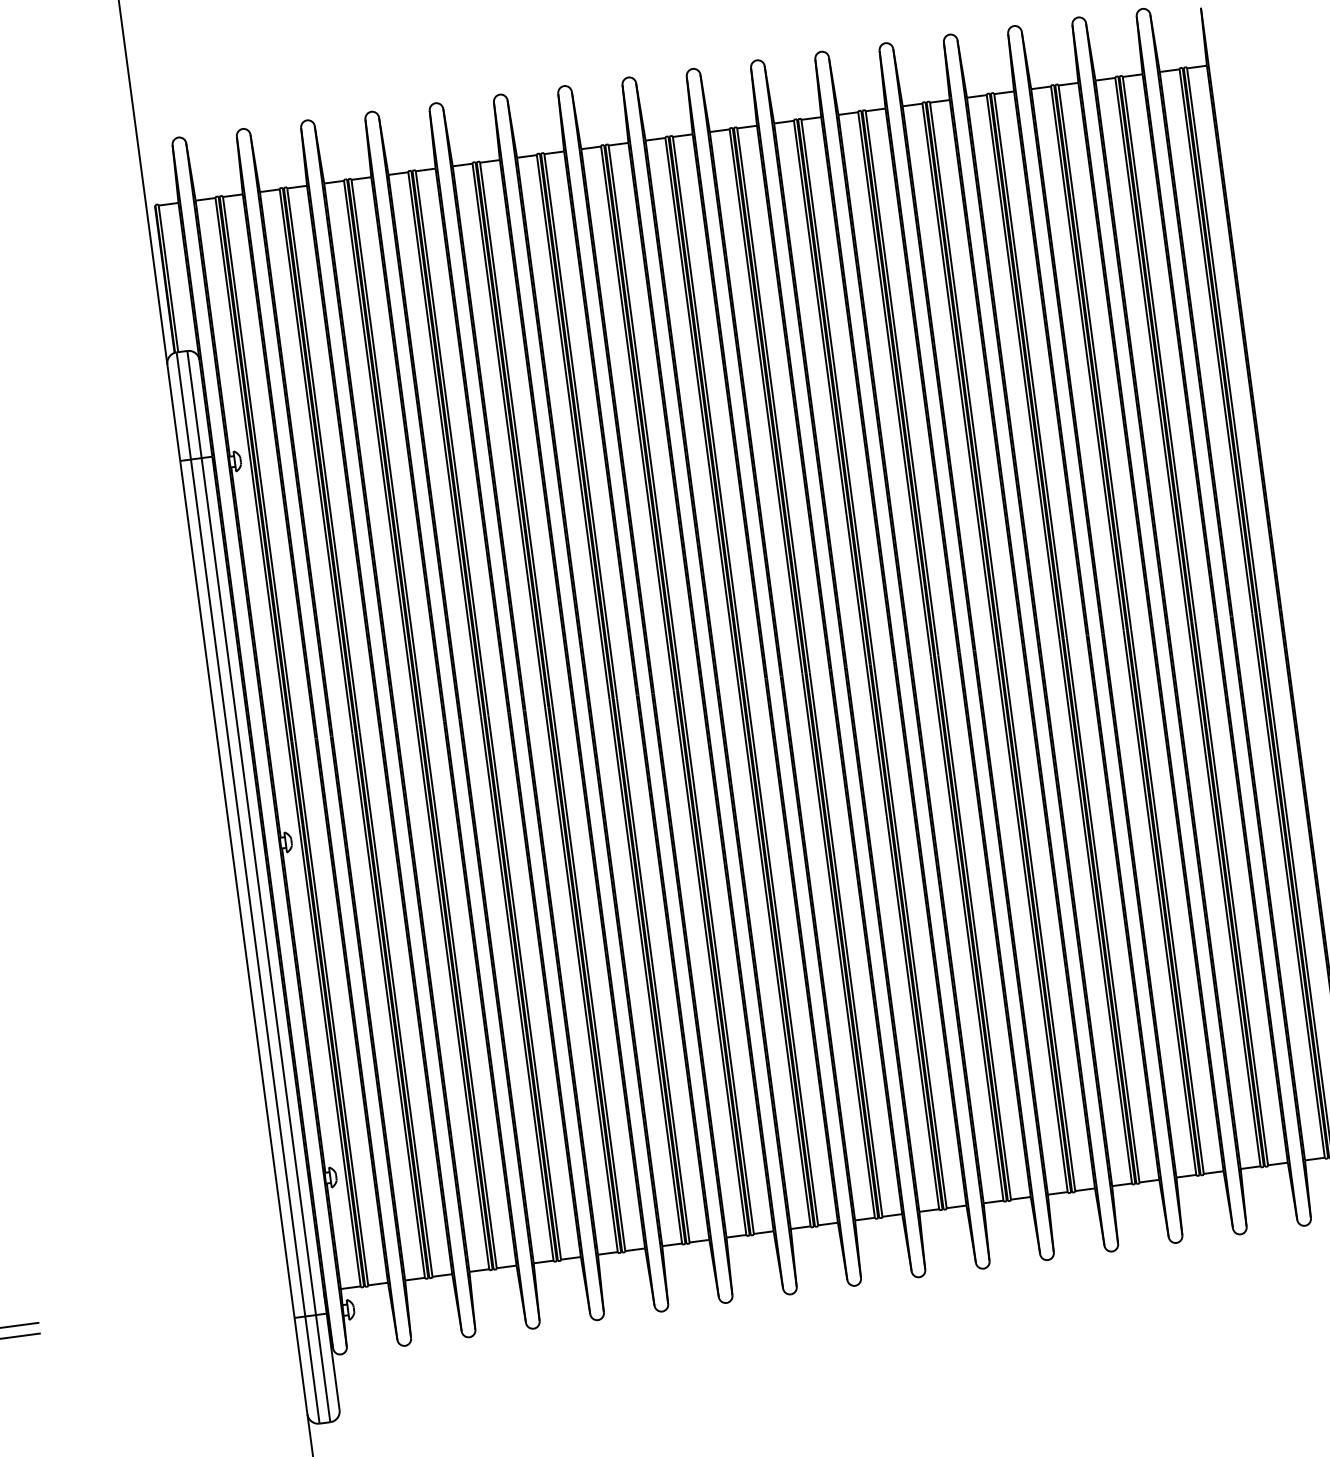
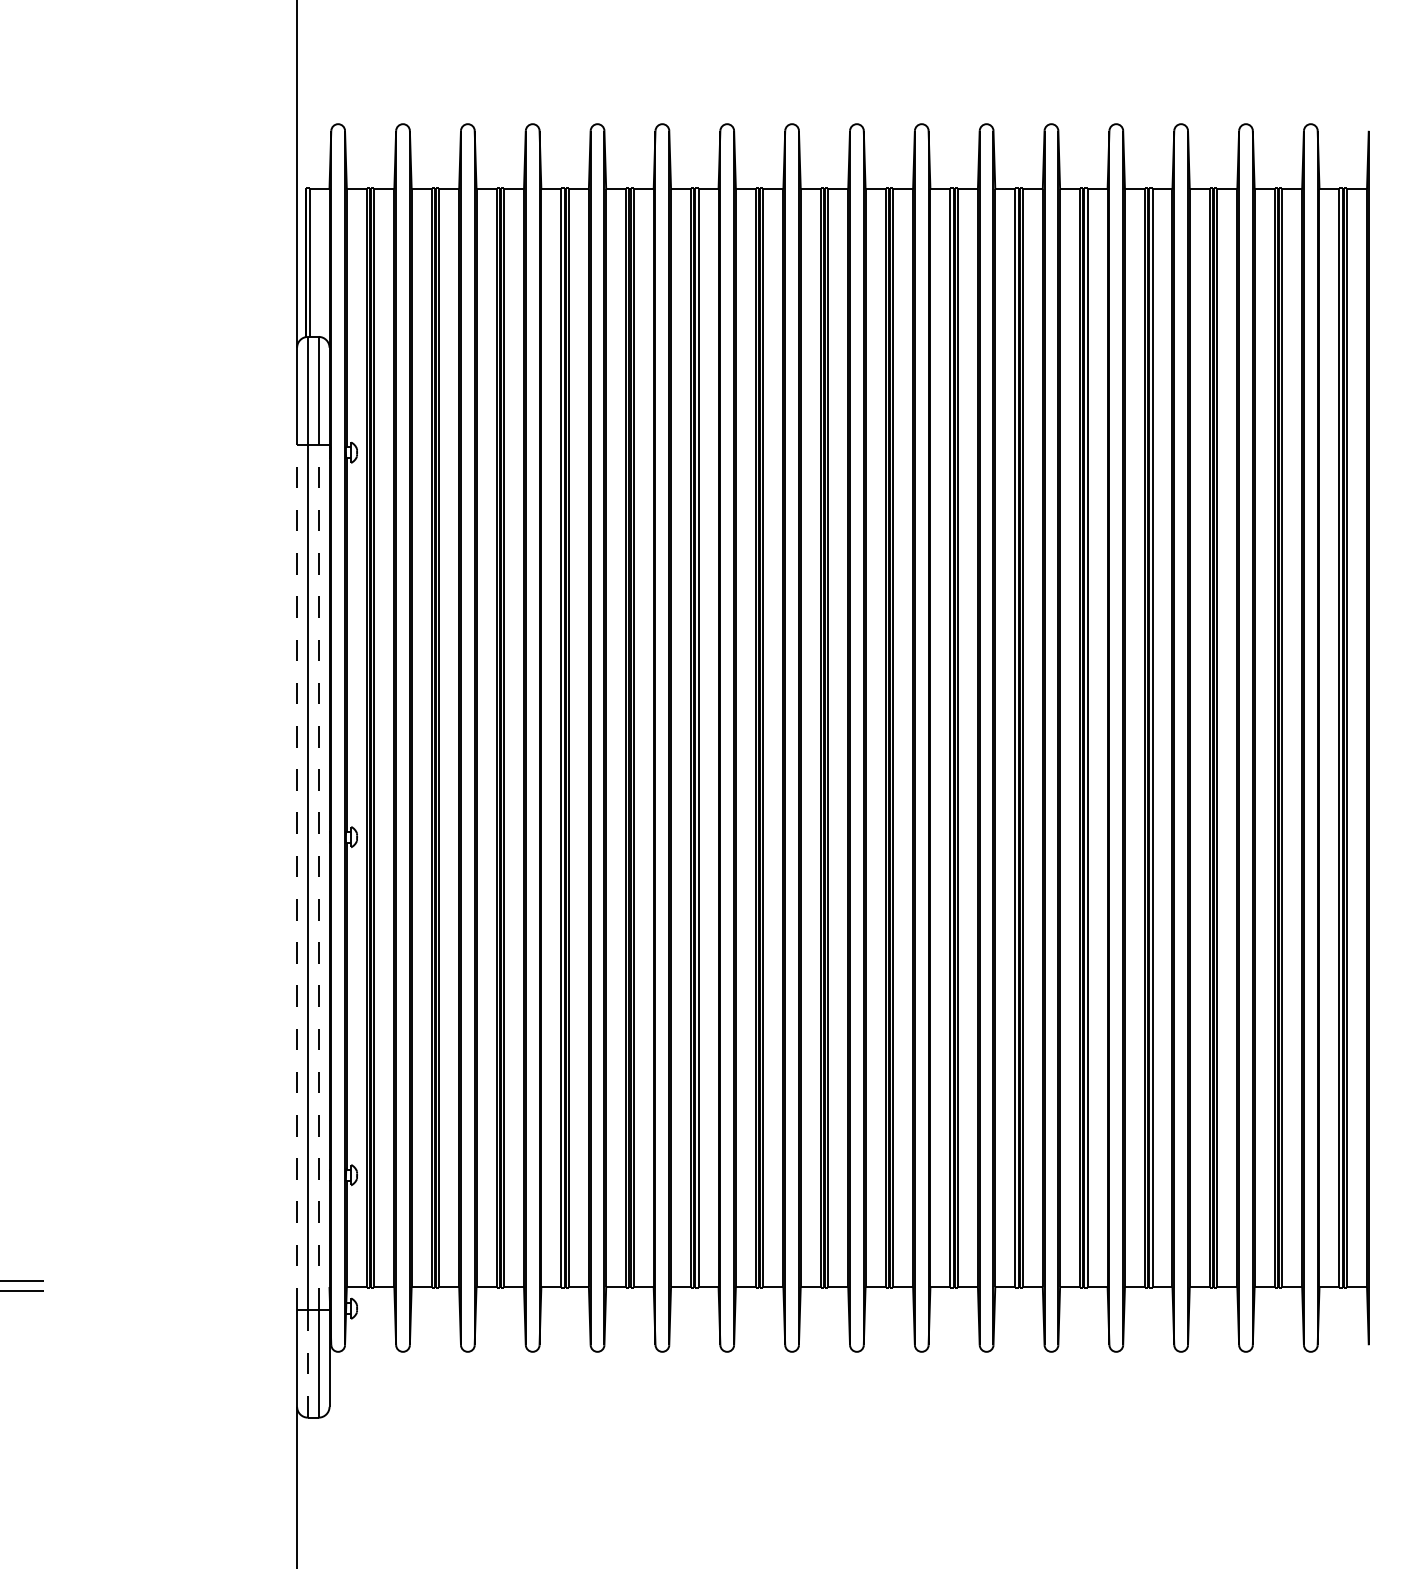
line: (258, 885) -> (318, 876), solid -> dashed
line: (237, 888) -> (297, 876), solid -> dashed
line: (312, 1371) -> (307, 1364), solid -> dashed

